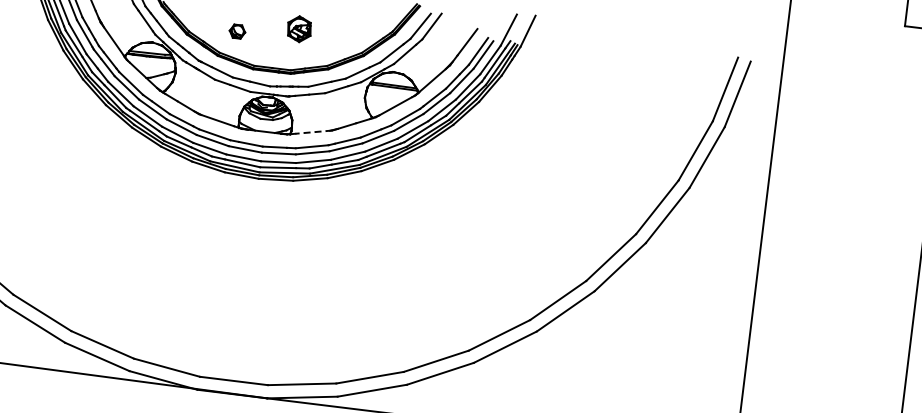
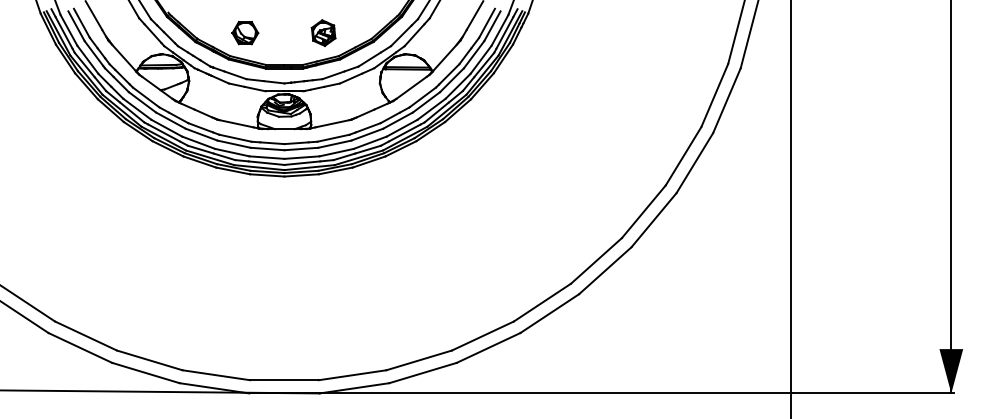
part: (299, 28) -> (323, 32), moved
part: (237, 31) -> (245, 32), size x1.67
line: (313, 132) -> (333, 123), dashed -> solid

